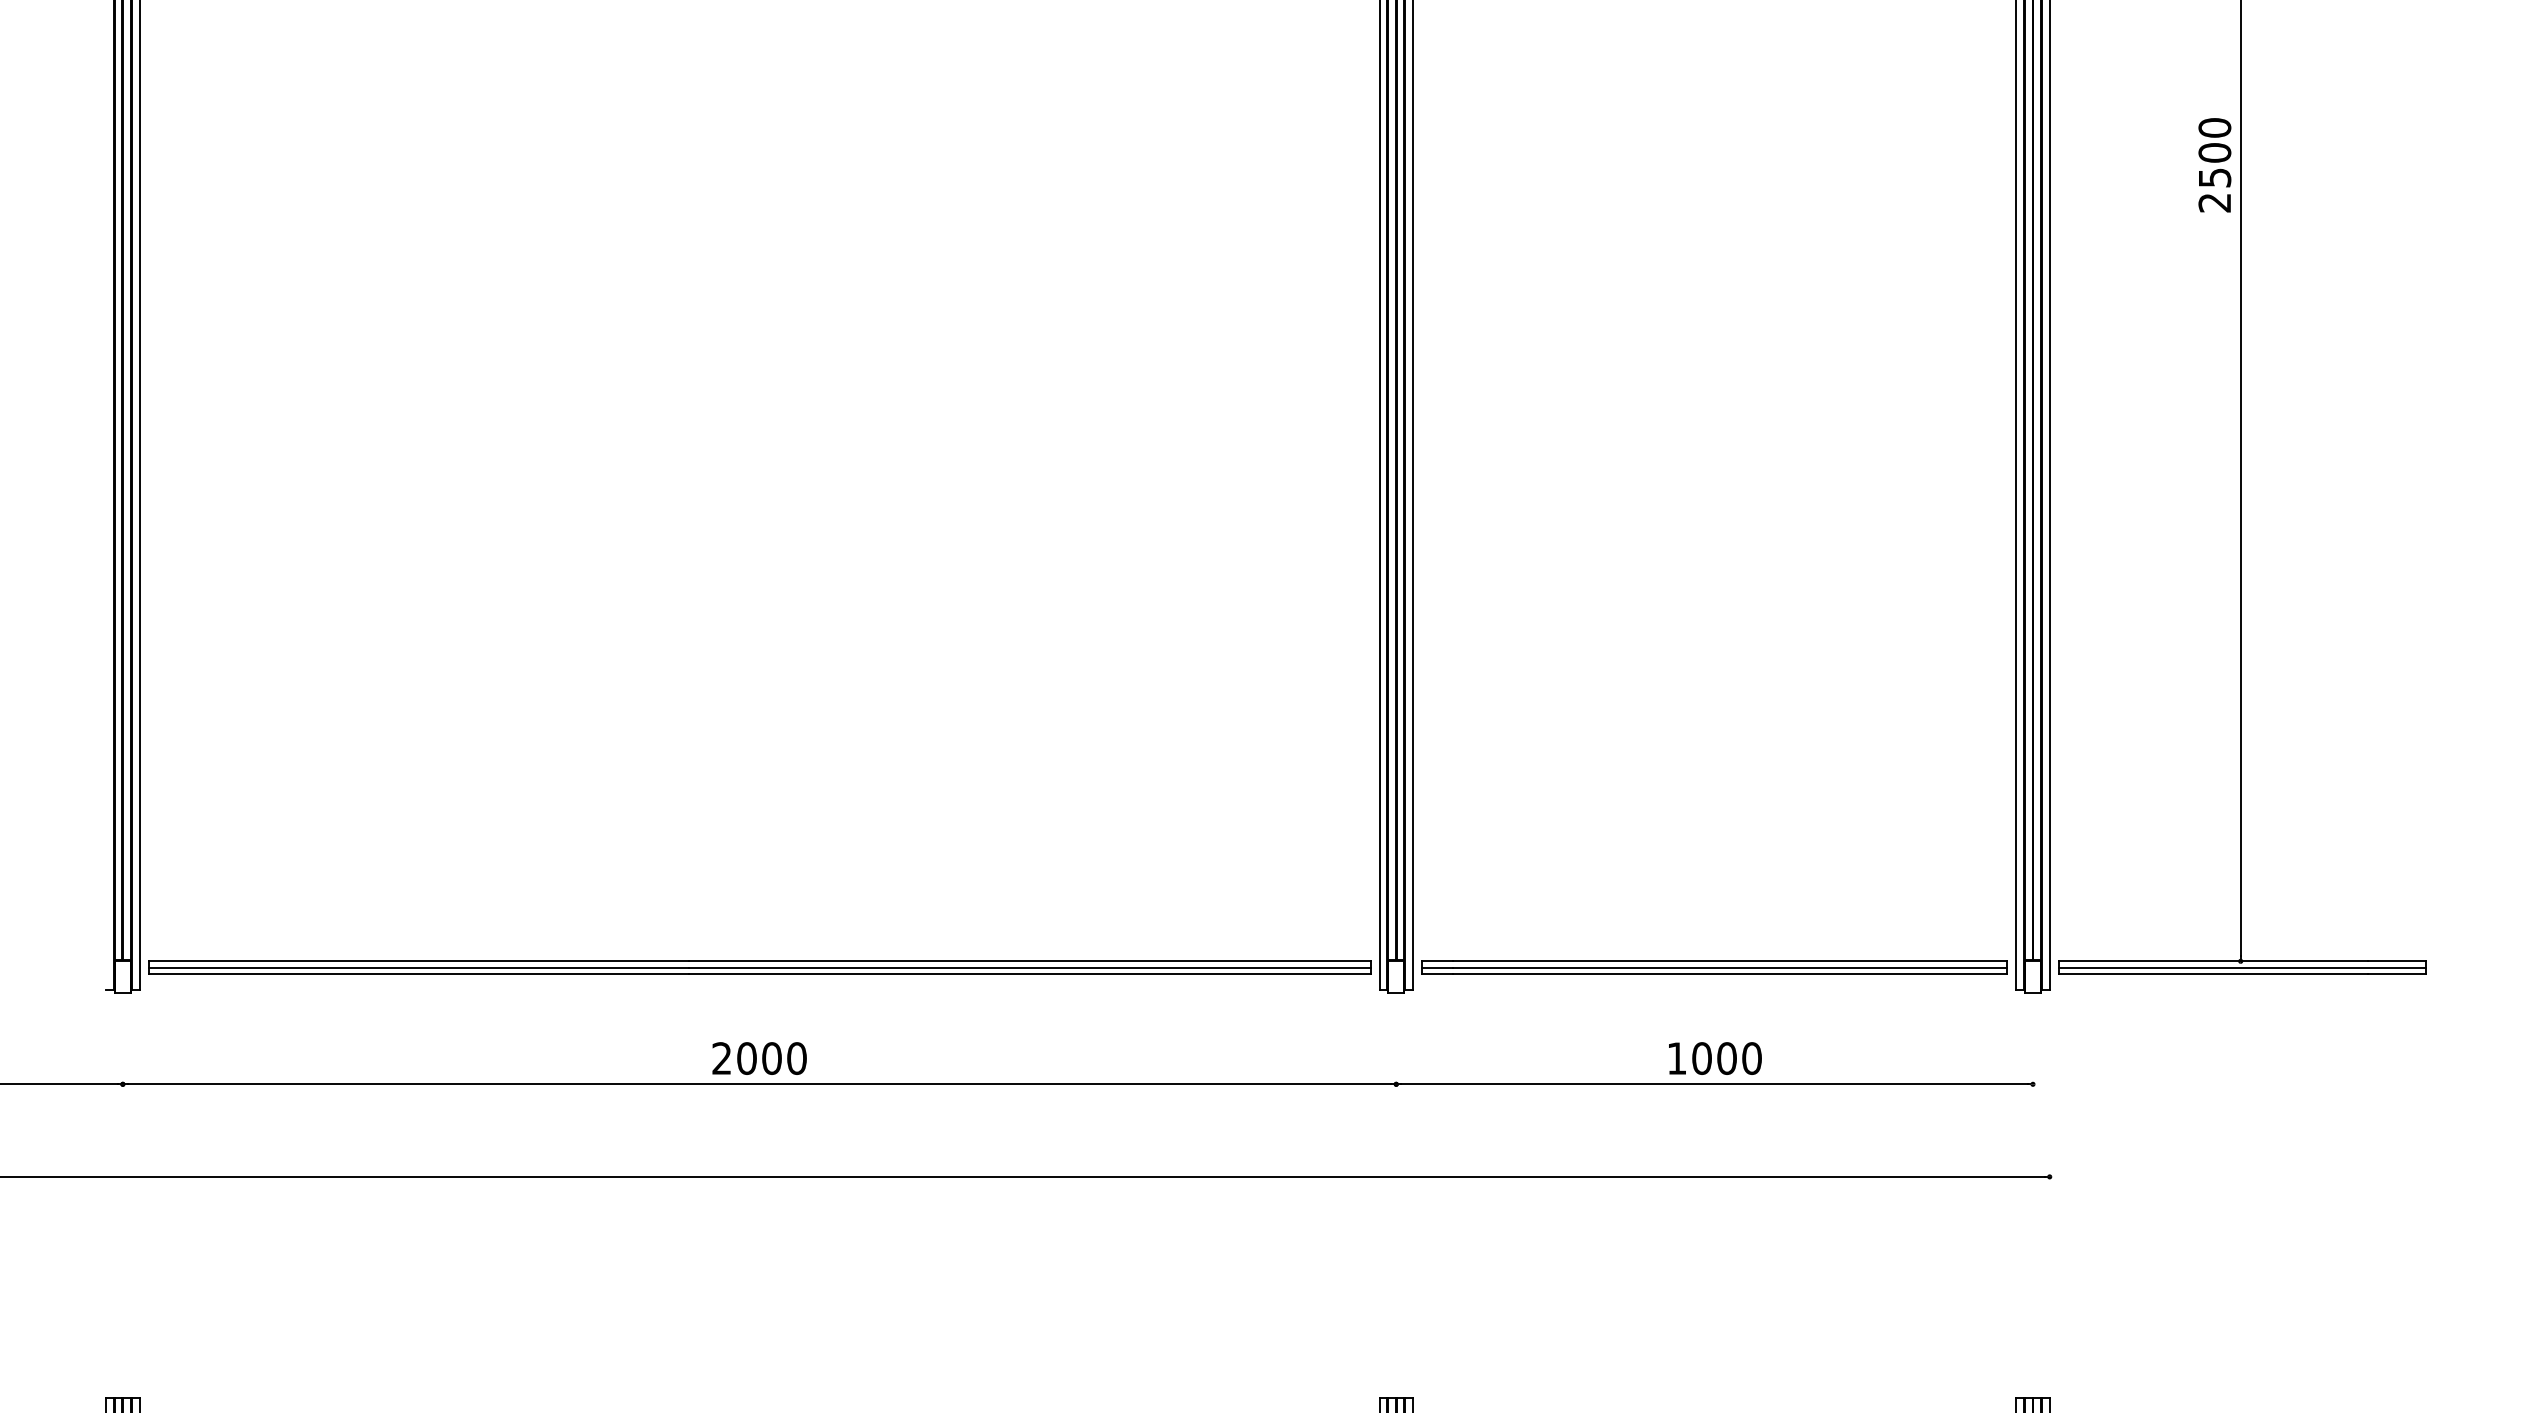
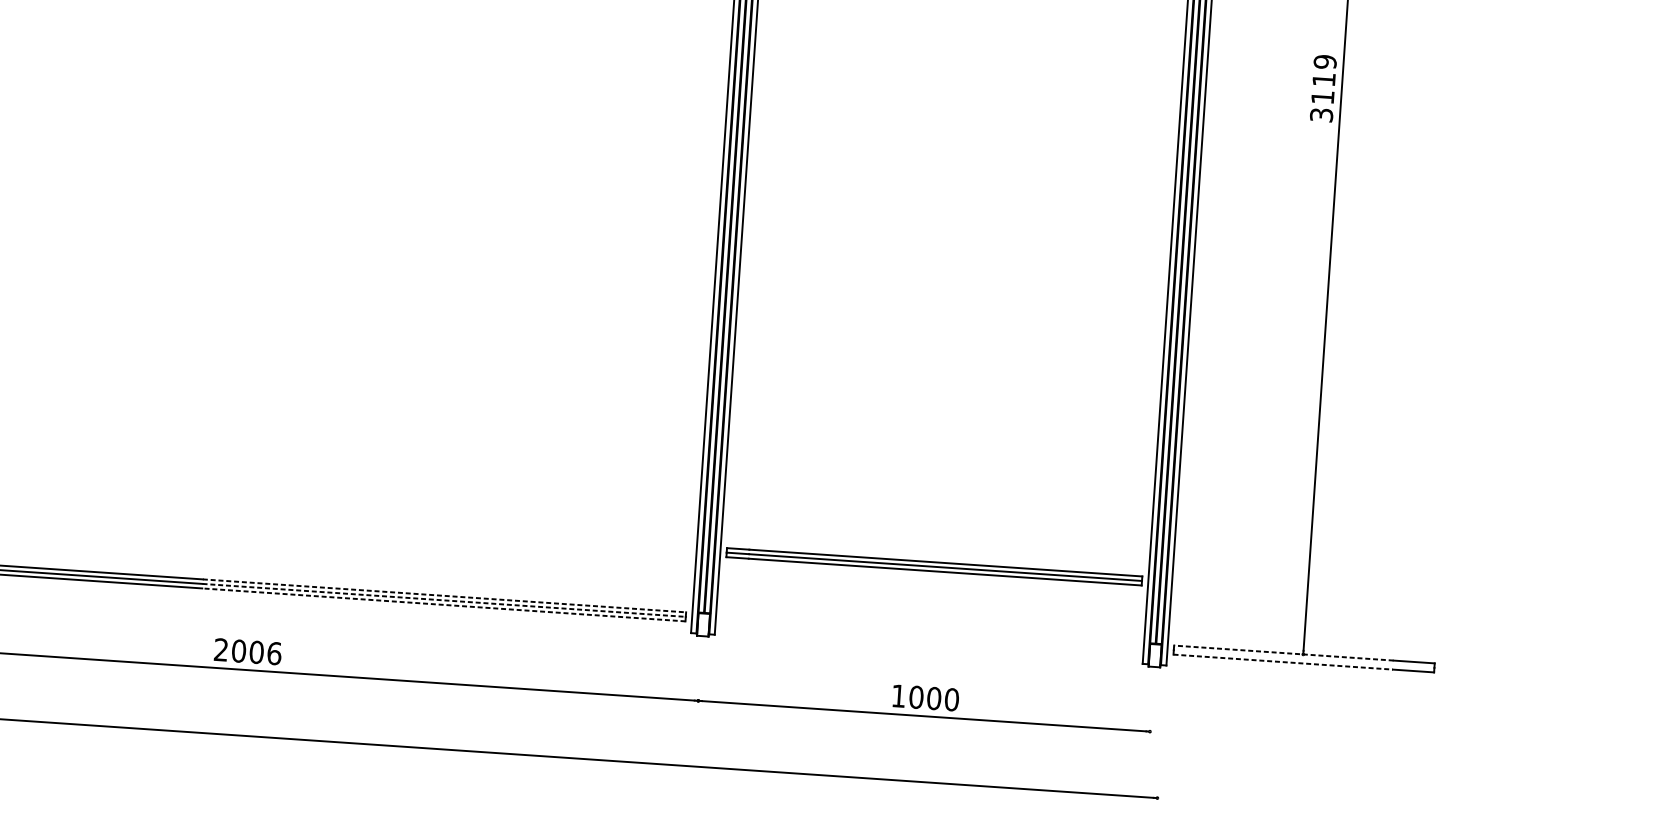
text: (2214, 165) -> (1323, 88), 2500 -> 3119
line: (1030, 961) -> (444, 596), solid -> dashed
line: (2213, 961) -> (1283, 653), solid -> dashed
line: (1030, 967) -> (444, 600), solid -> dashed
part: (1714, 967) -> (934, 566), moved
line: (2241, 967) -> (1303, 658), removed
line: (1030, 974) -> (444, 605), solid -> dashed
line: (2213, 974) -> (1283, 662), solid -> dashed
text: (796, 1058) -> (274, 653), 2000 -> 2006

